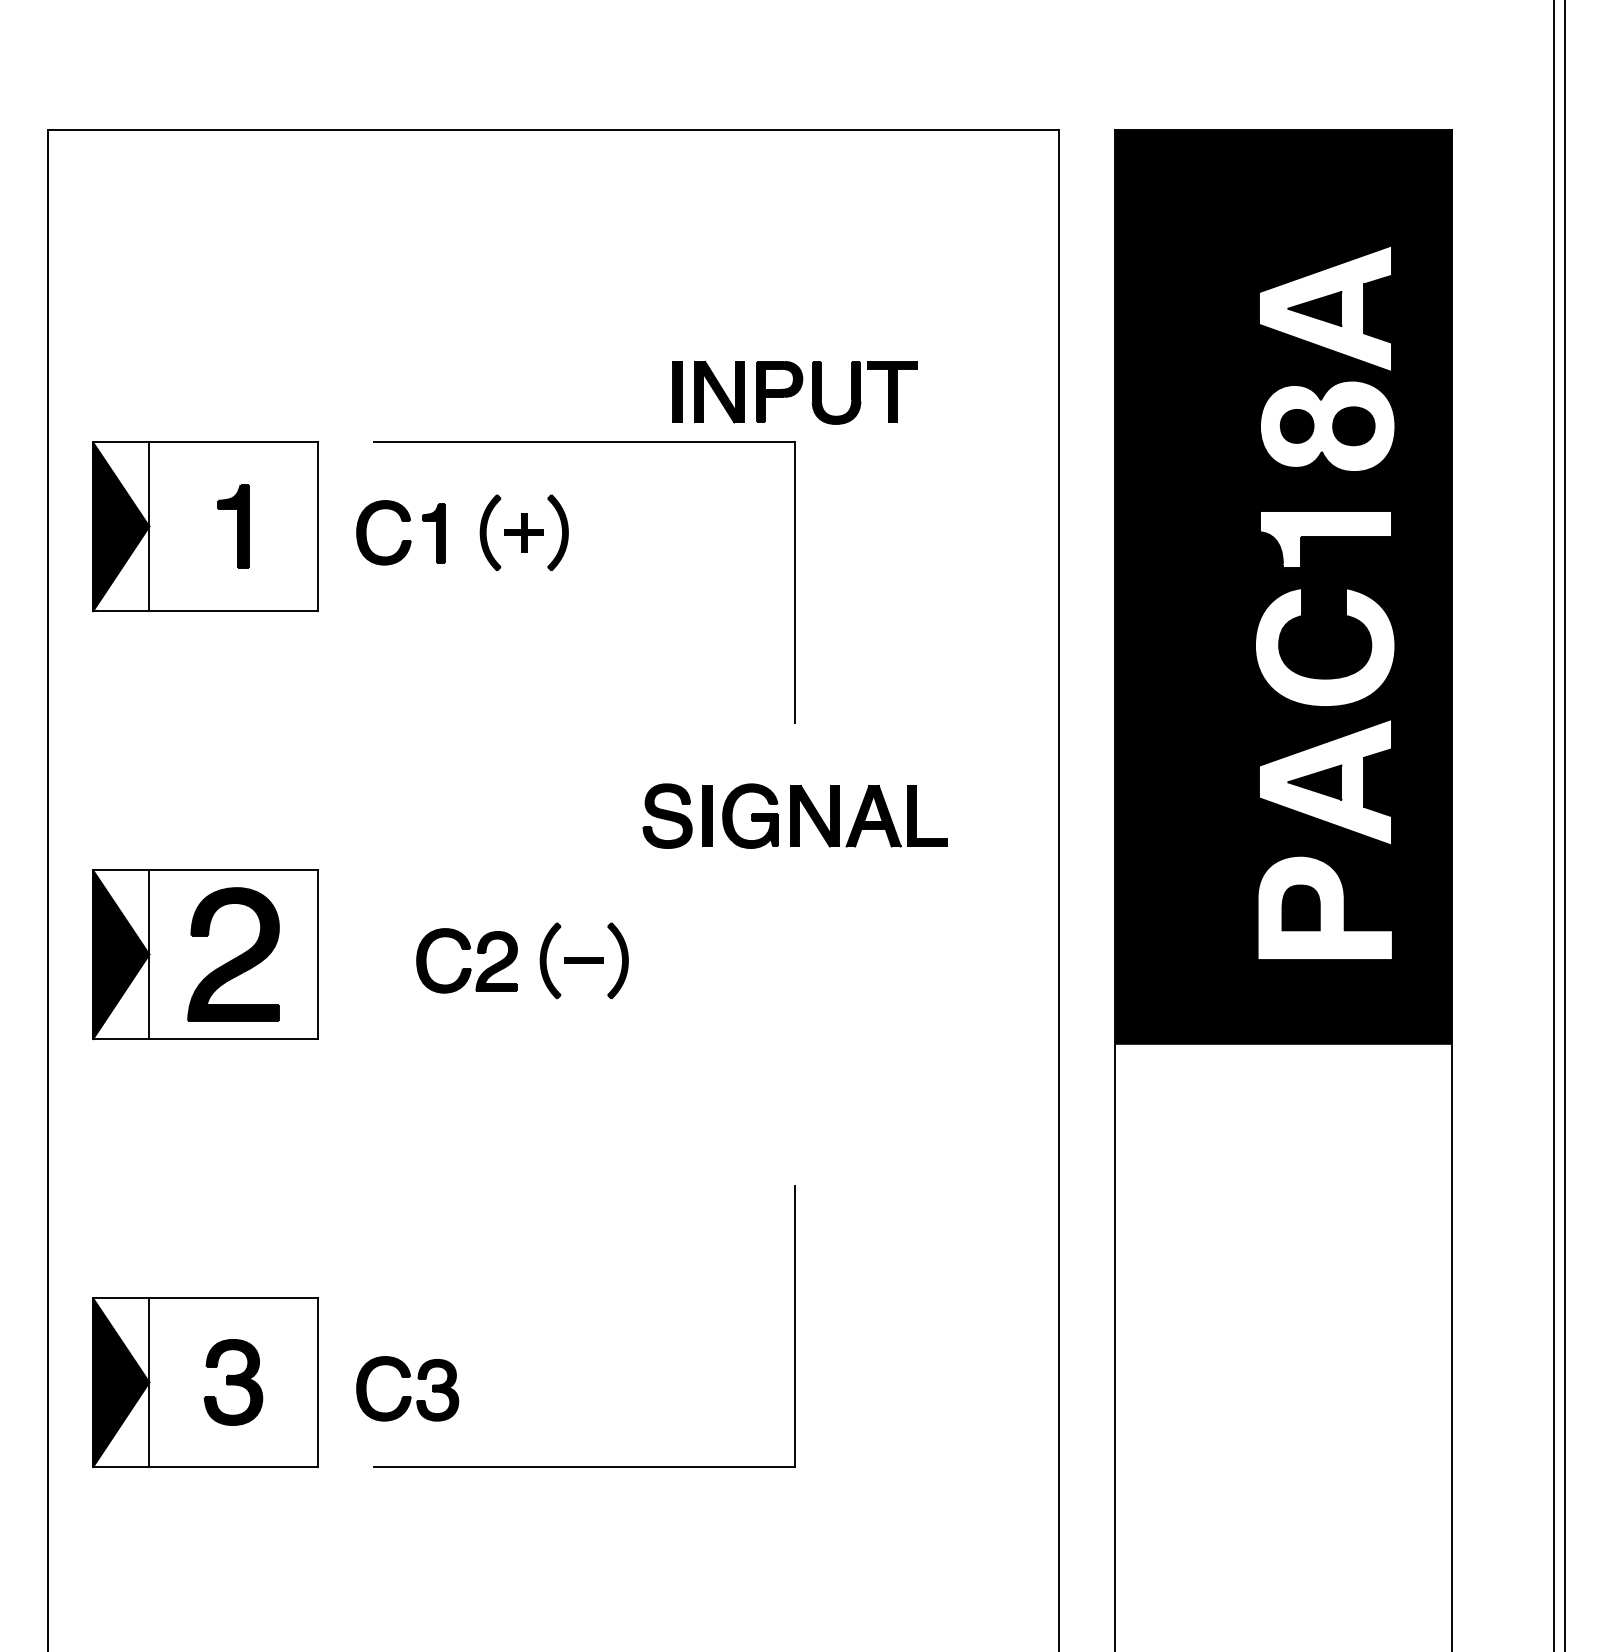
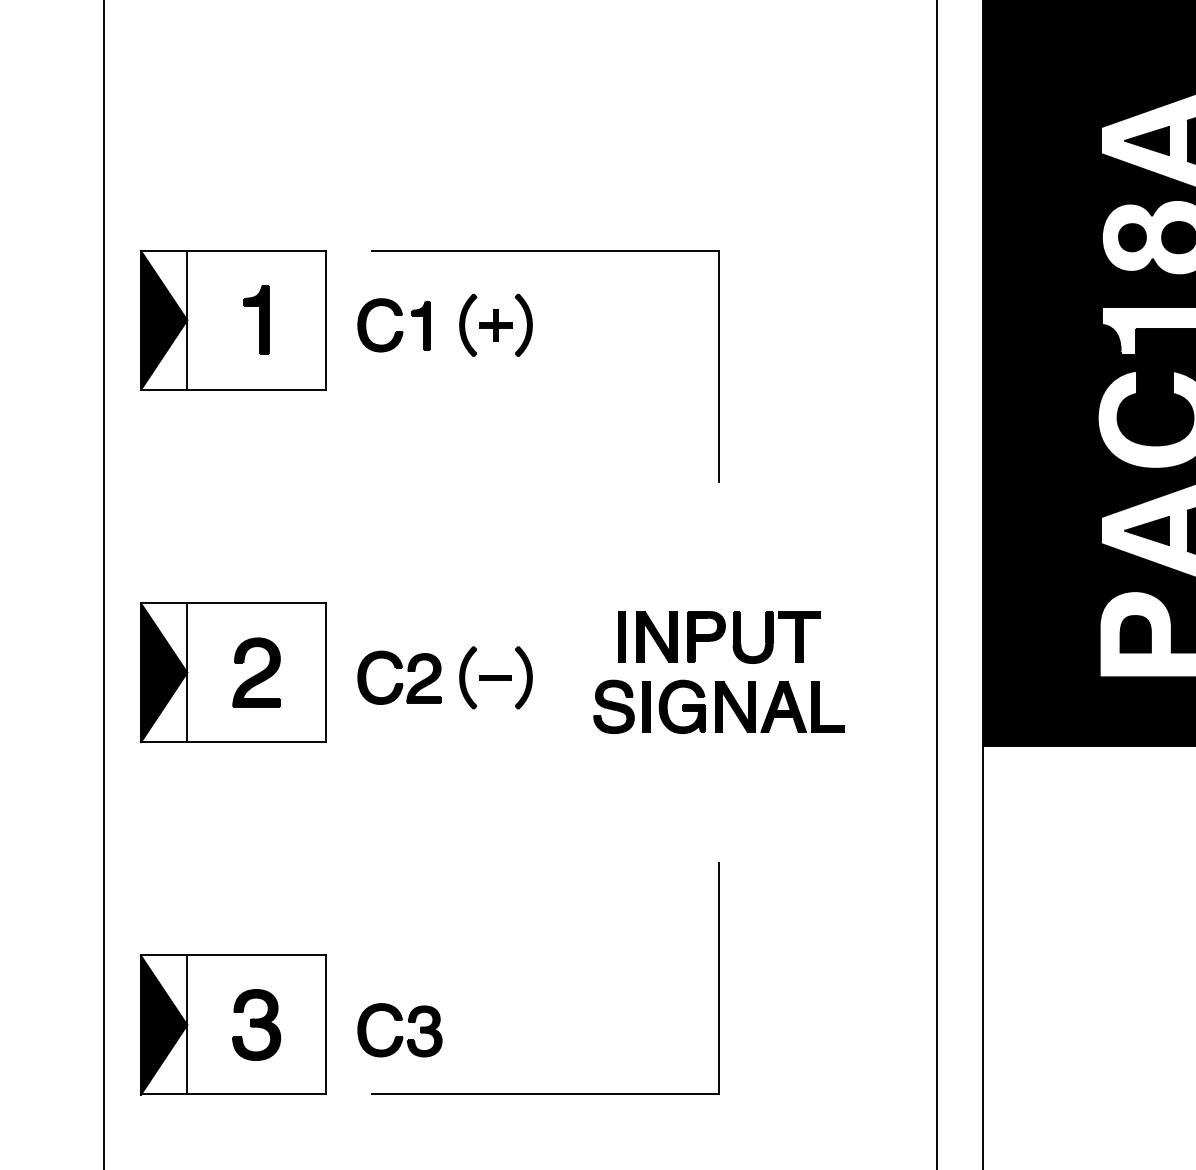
part: (794, 392) -> (718, 637), moved
part: (794, 815) -> (718, 706), moved
part: (233, 954) -> (256, 672), size x0.62
part: (516, 957) -> (440, 675), moved

